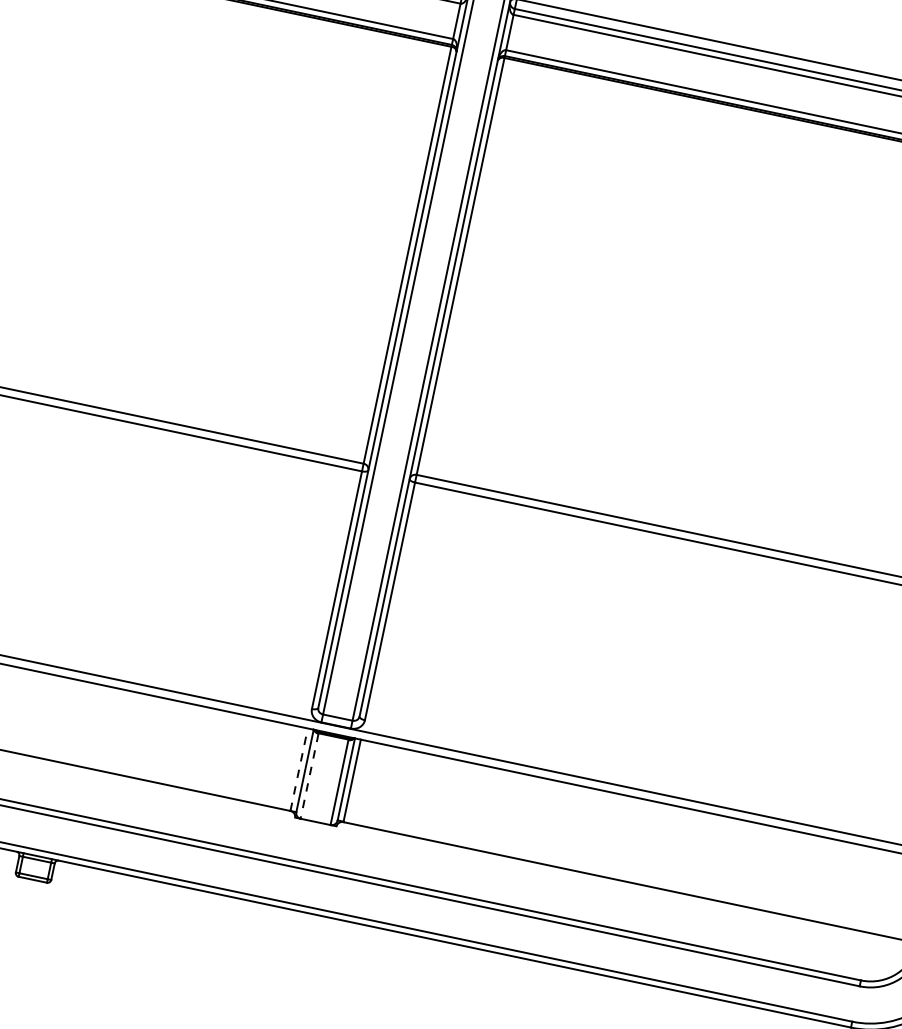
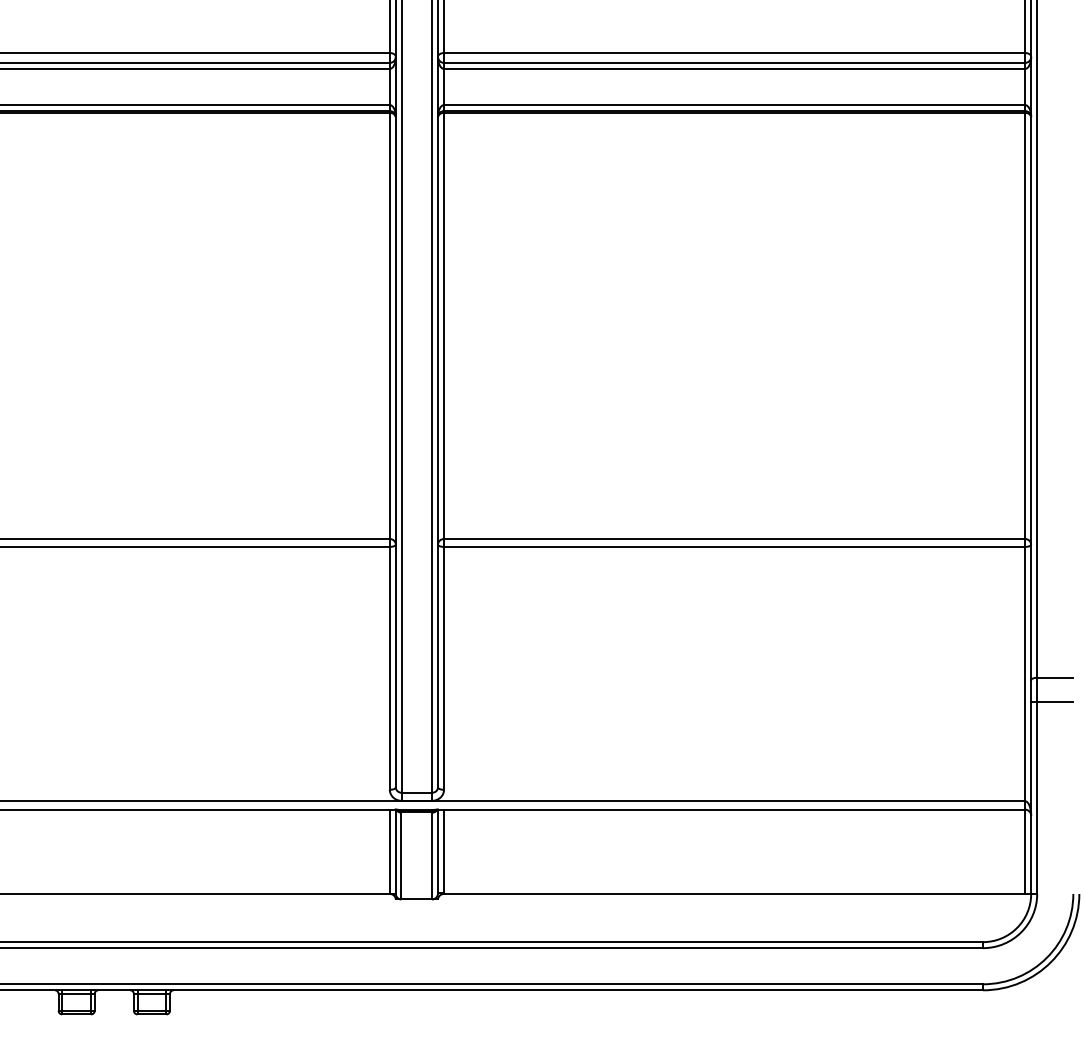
line: (298, 769) -> (389, 851), dashed -> solid
line: (309, 776) -> (401, 856), dashed -> solid

